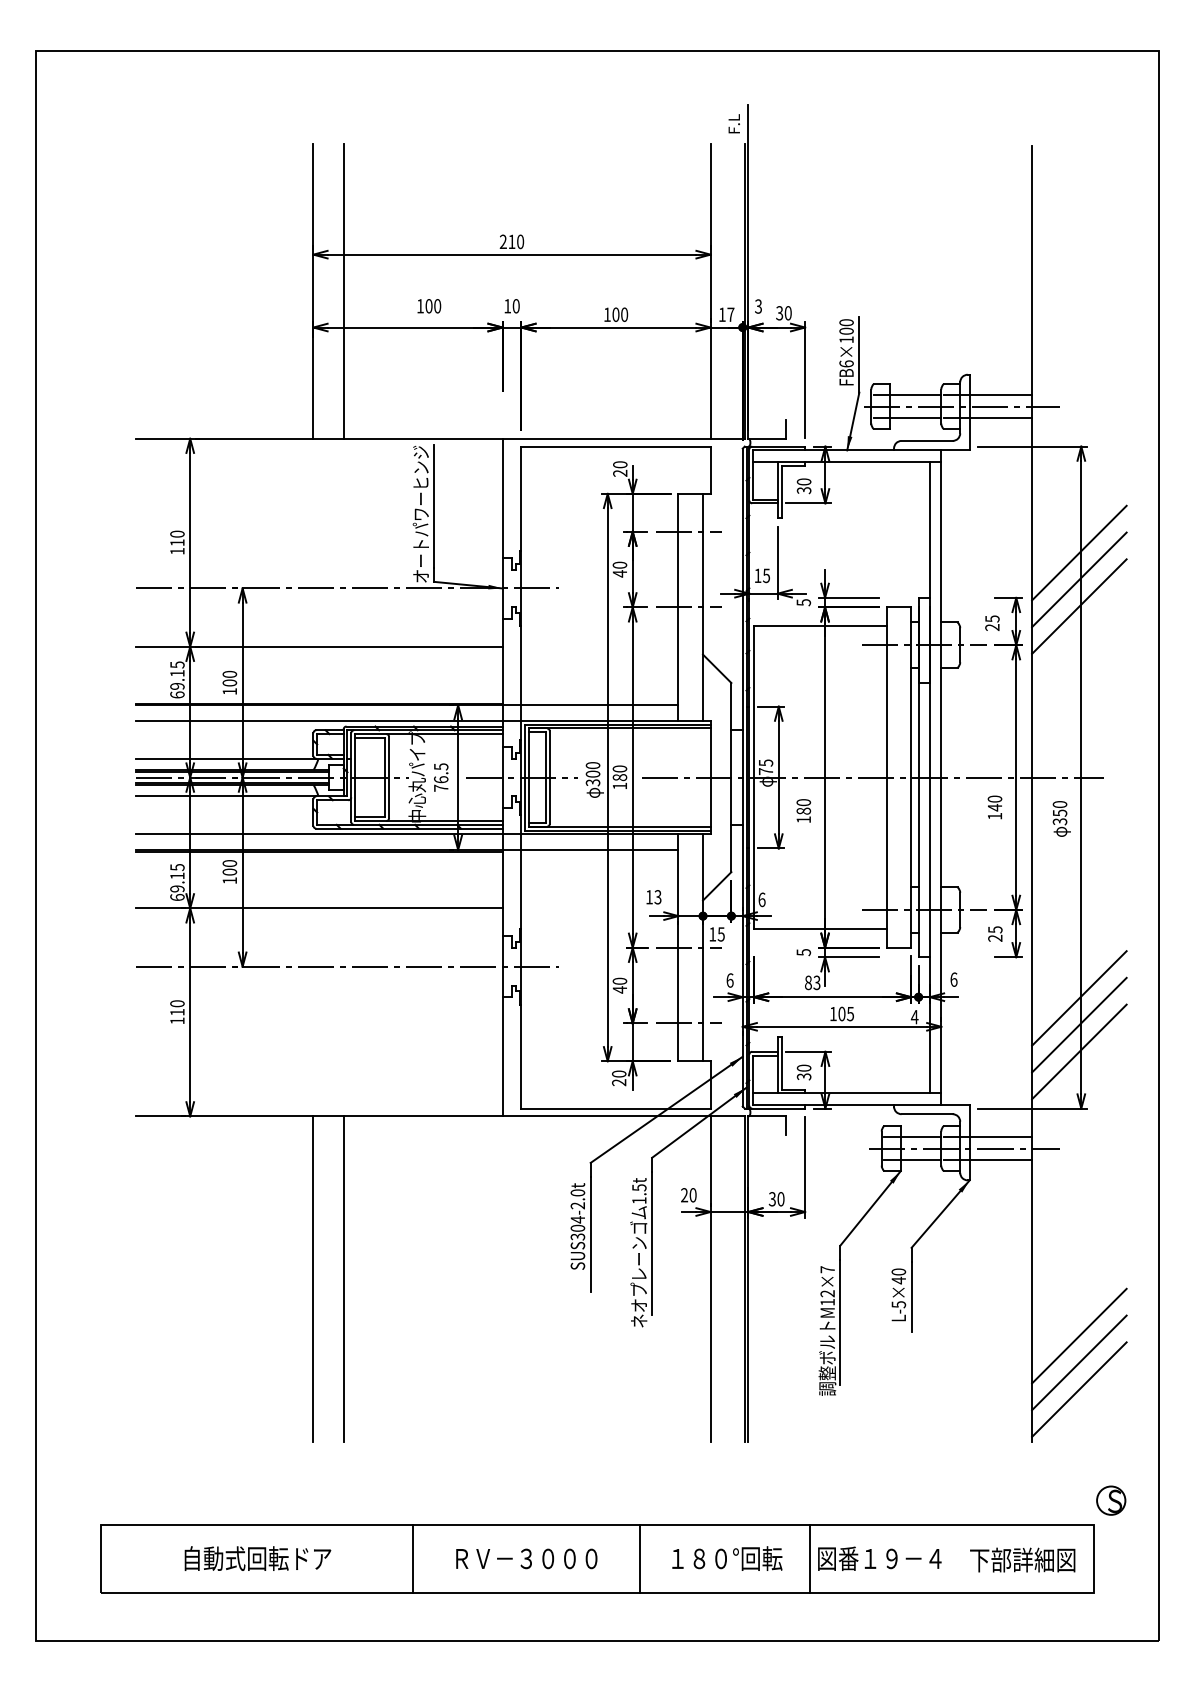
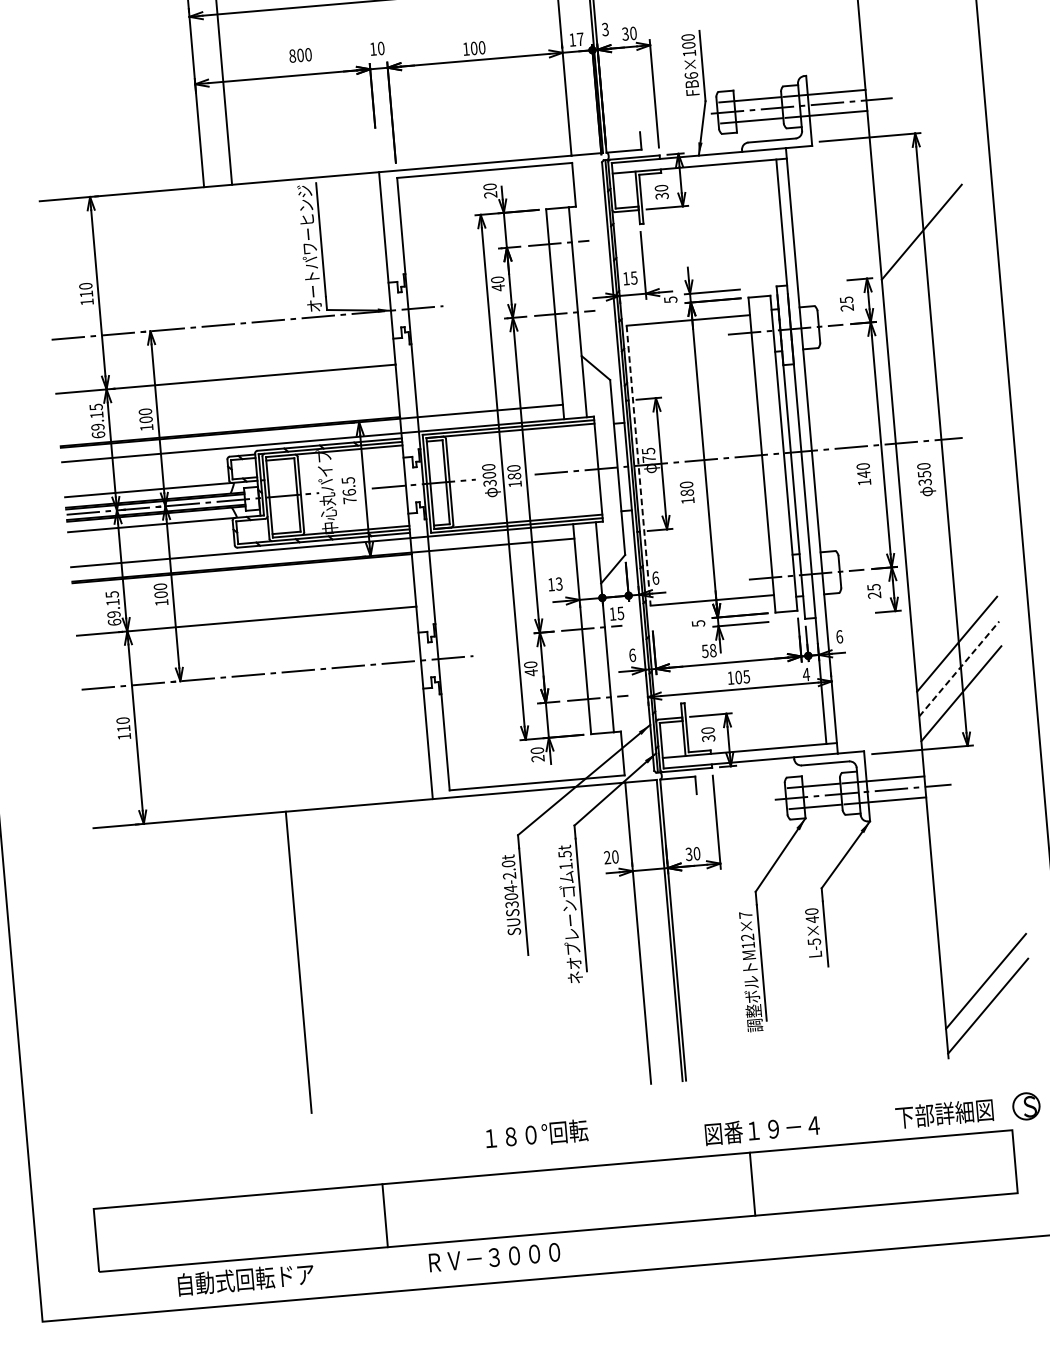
text: (420, 306) -> (292, 56), 100 -> 800
line: (1079, 579) -> (924, 256), removed
line: (1079, 606) -> (926, 281), removed
line: (754, 778) -> (639, 466), solid -> dashed
text: (812, 982) -> (708, 650), 83 -> 58
line: (1079, 1025) -> (959, 669), solid -> dashed
line: (313, 1278) -> (270, 964), removed
line: (1079, 1335) -> (983, 956), removed
text: (257, 1558) -> (245, 1279), moved
text: (526, 1558) -> (494, 1257), moved
line: (640, 1558) -> (595, 1197), removed
text: (727, 1558) -> (536, 1134), moved
text: (879, 1558) -> (762, 1129), moved
text: (1022, 1559) -> (944, 1113), moved

